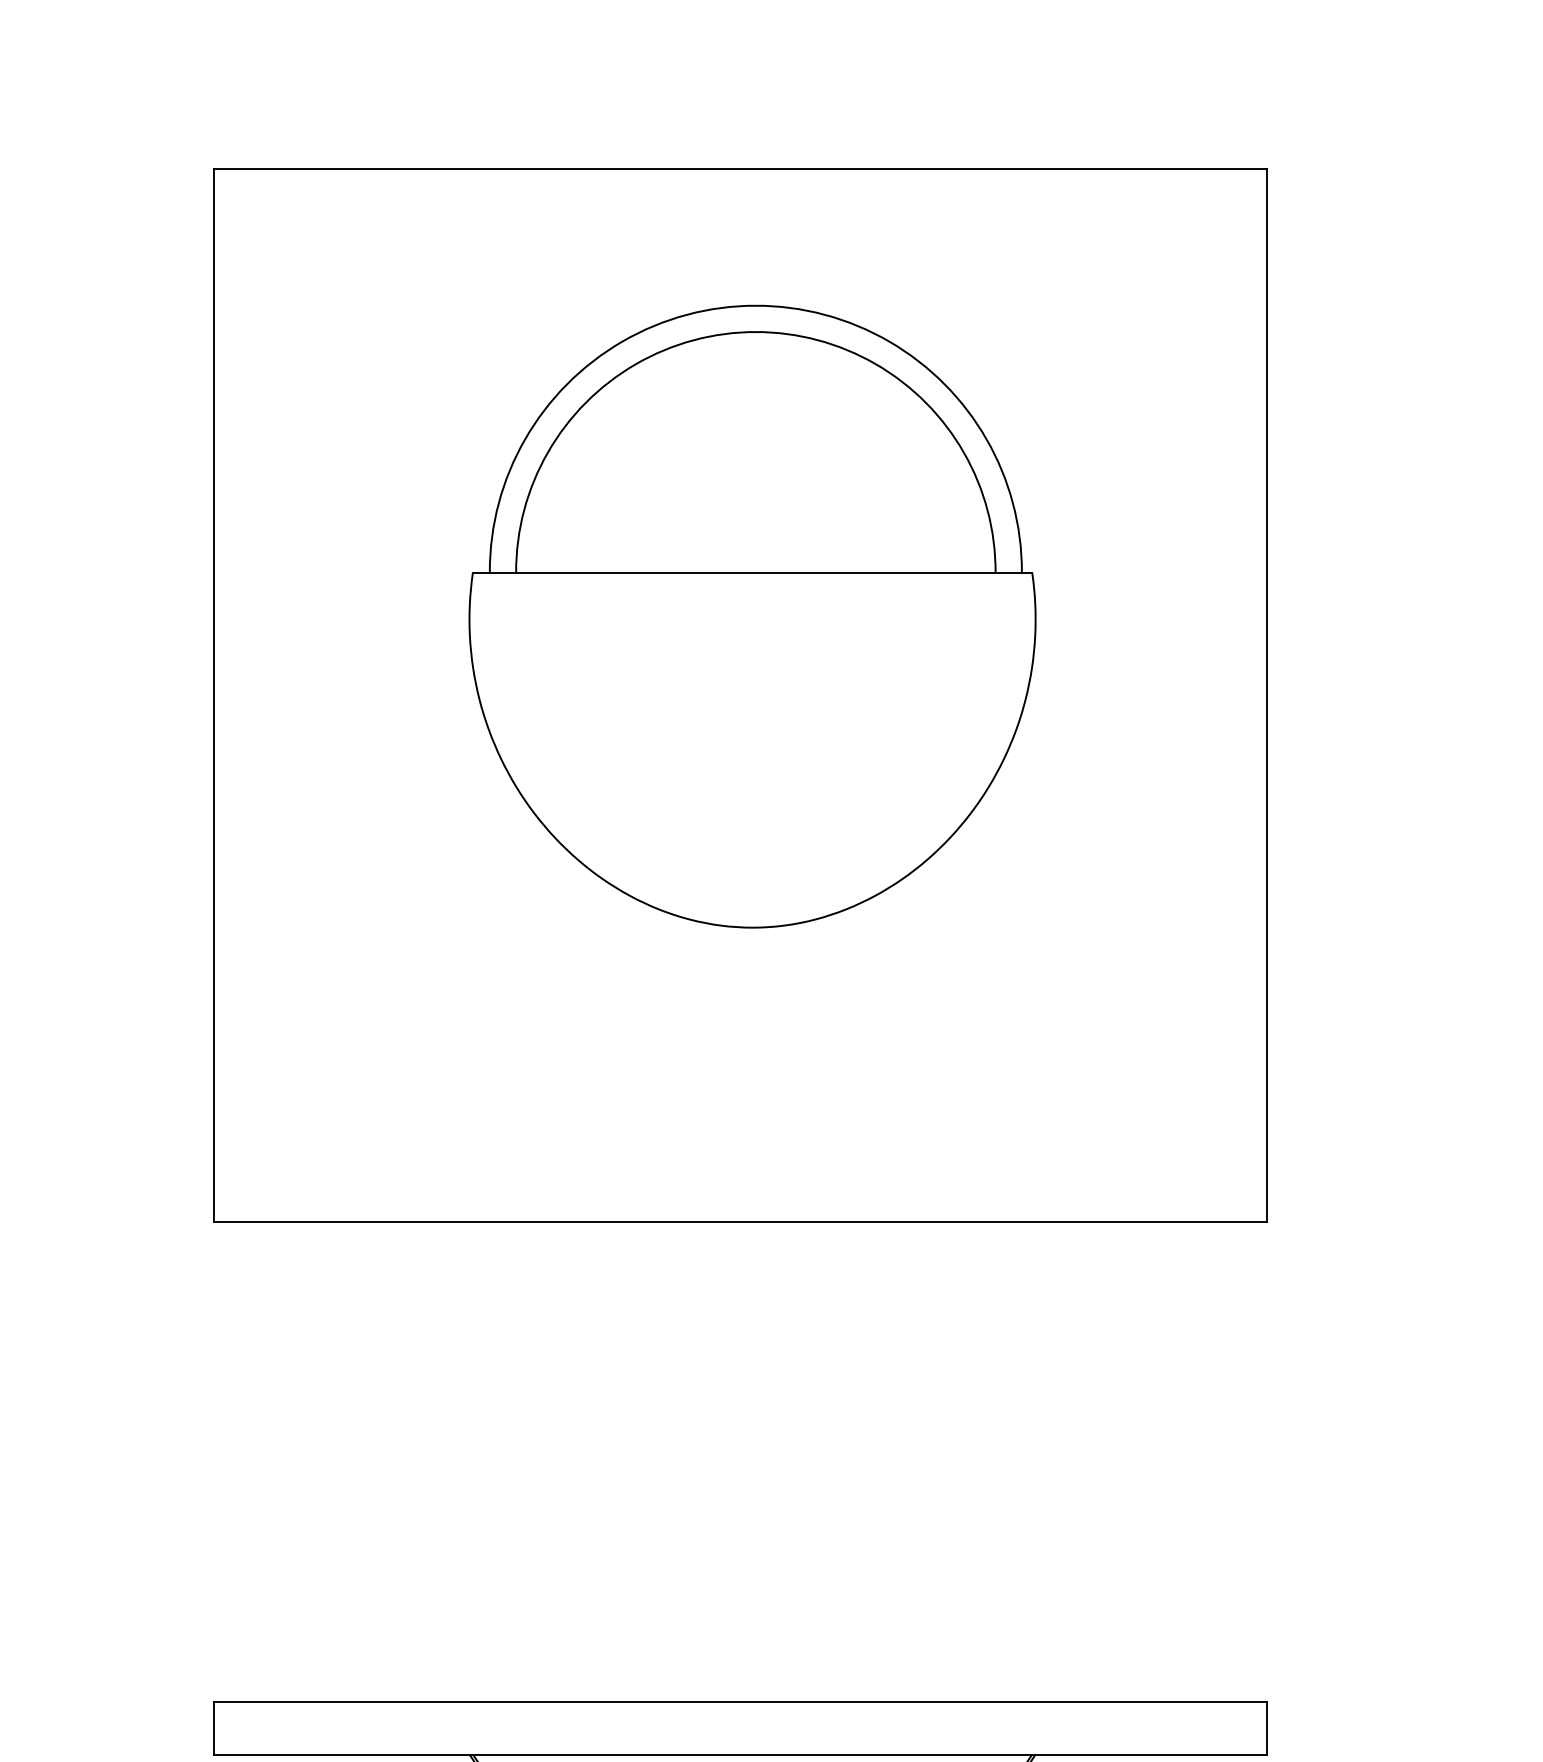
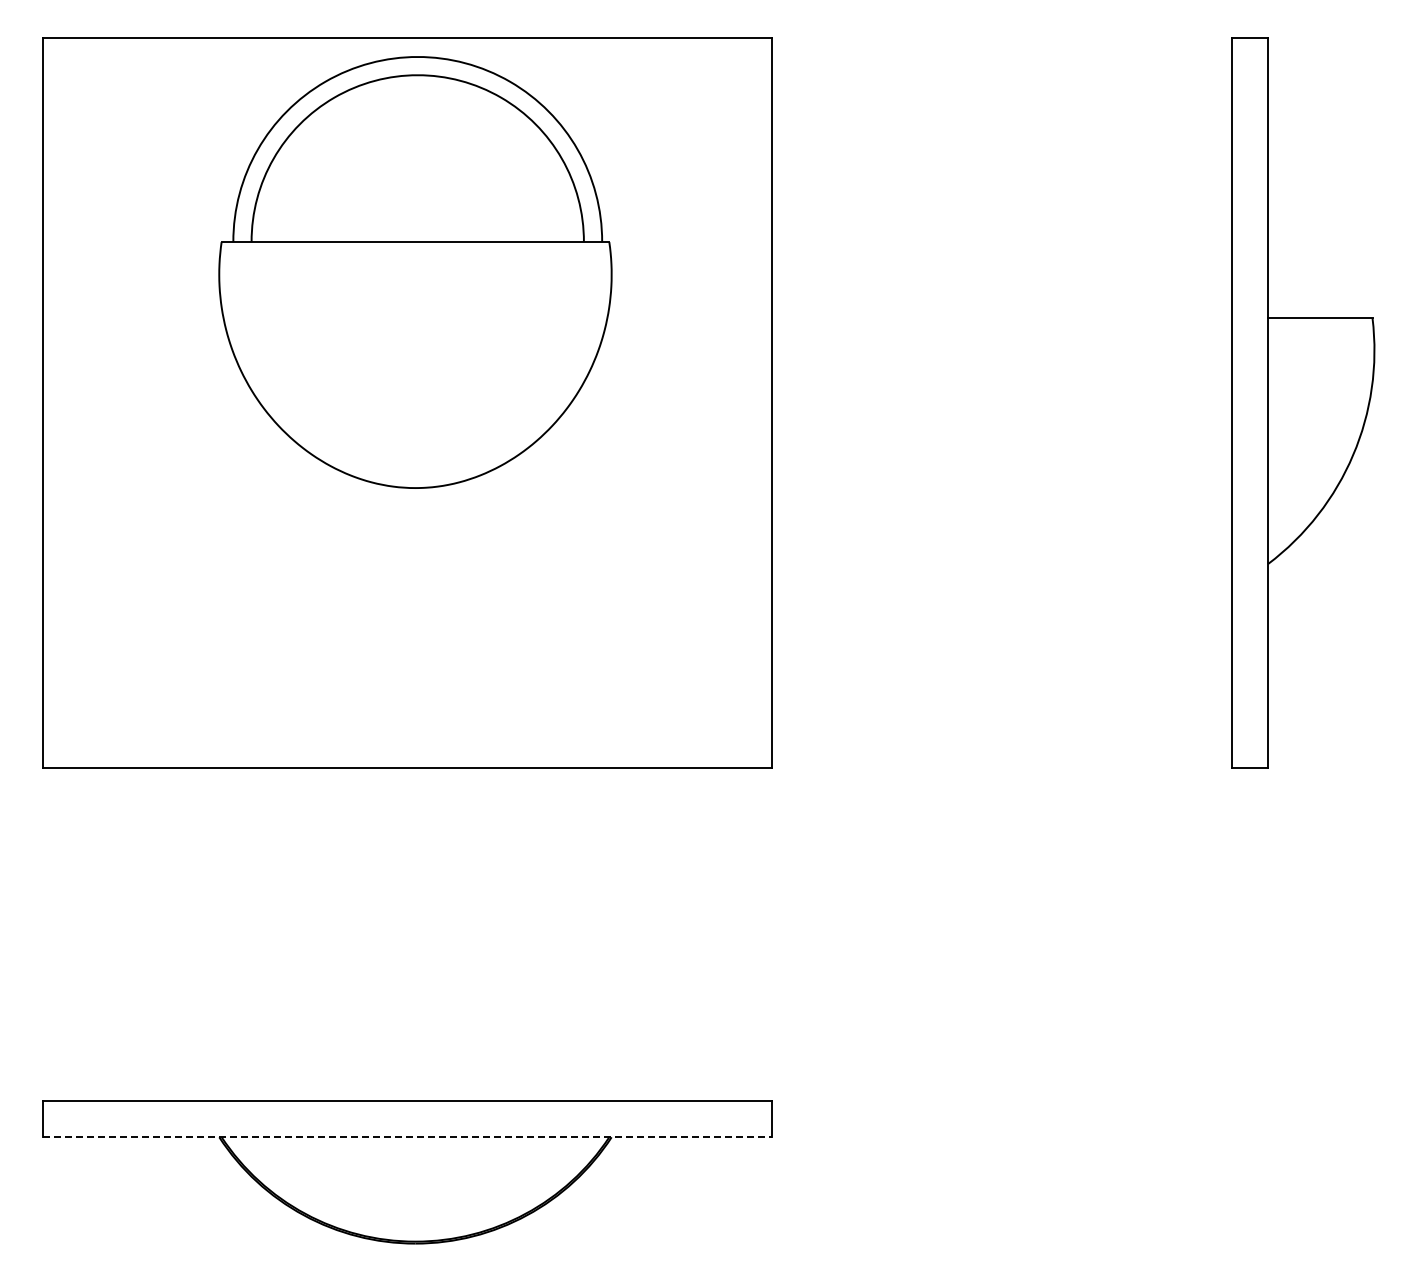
part: (752, 616) -> (415, 272), moved
line: (741, 1754) -> (407, 1137), solid -> dashed

